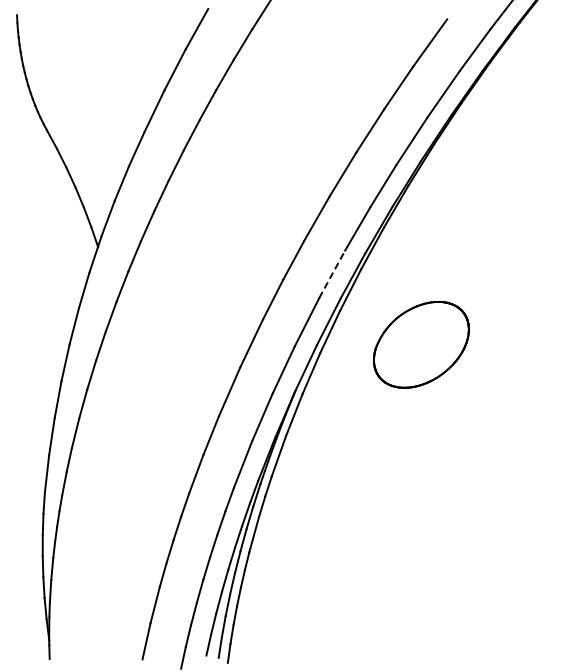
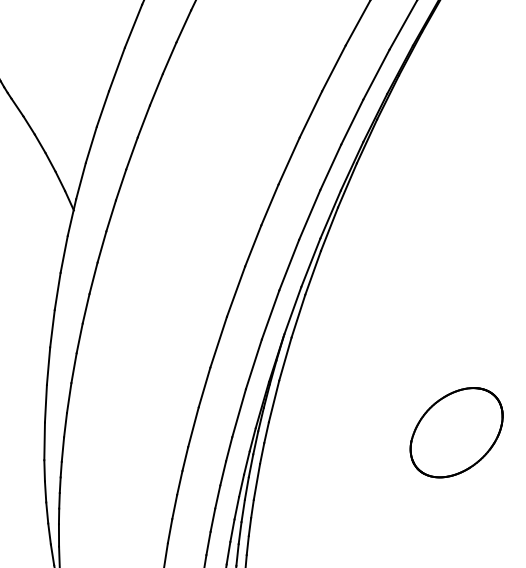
line: (332, 273) -> (309, 214), dashed -> solid
part: (421, 344) -> (456, 432), moved

